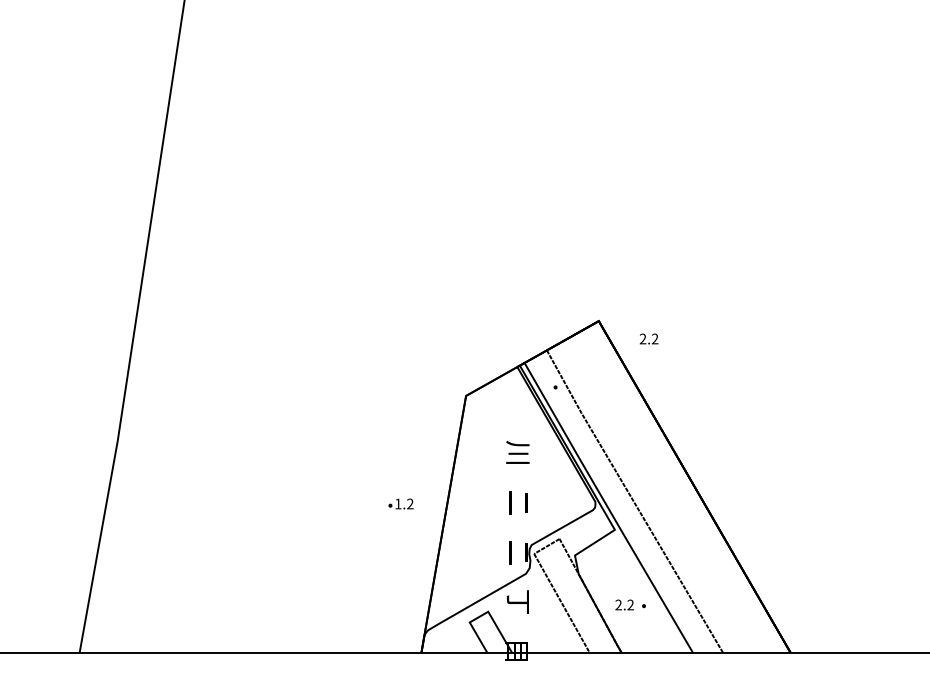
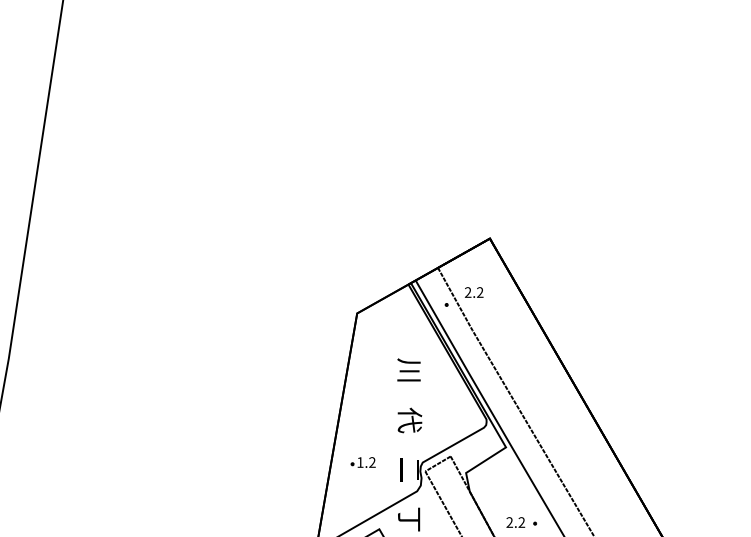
text: (648, 338) -> (473, 292), moved
text: (518, 502) -> (409, 420), 二 -> 代
part: (400, 503) -> (362, 462), moved

